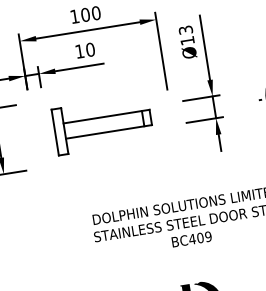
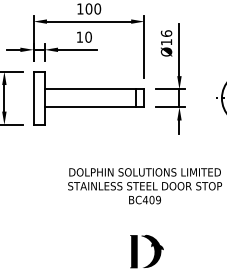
text: (185, 29) -> (166, 33), Ø13 -> Ø16
part: (102, 125) -> (88, 98), size x1.43

